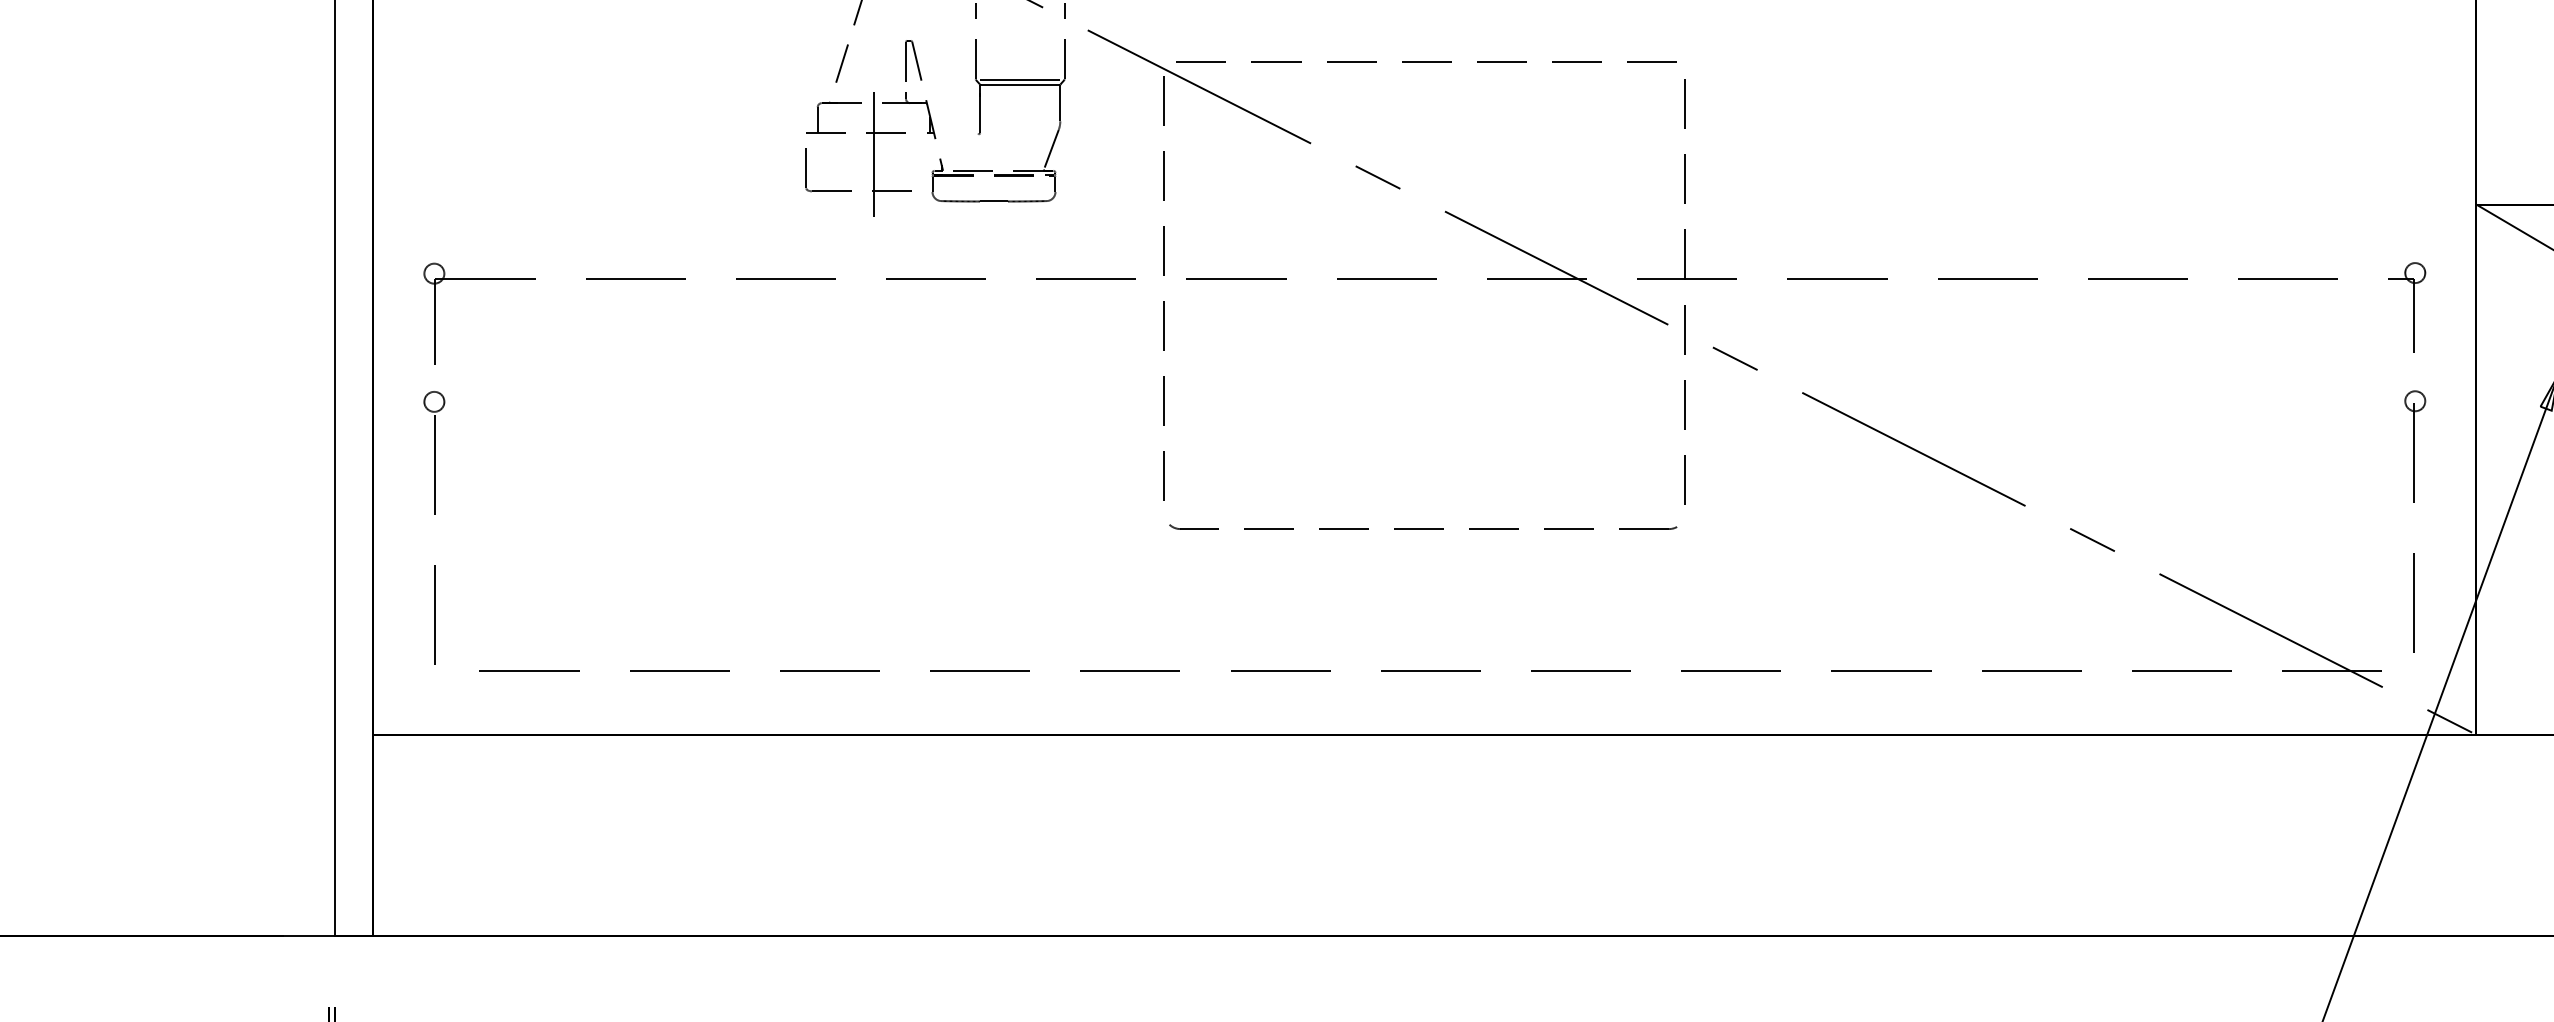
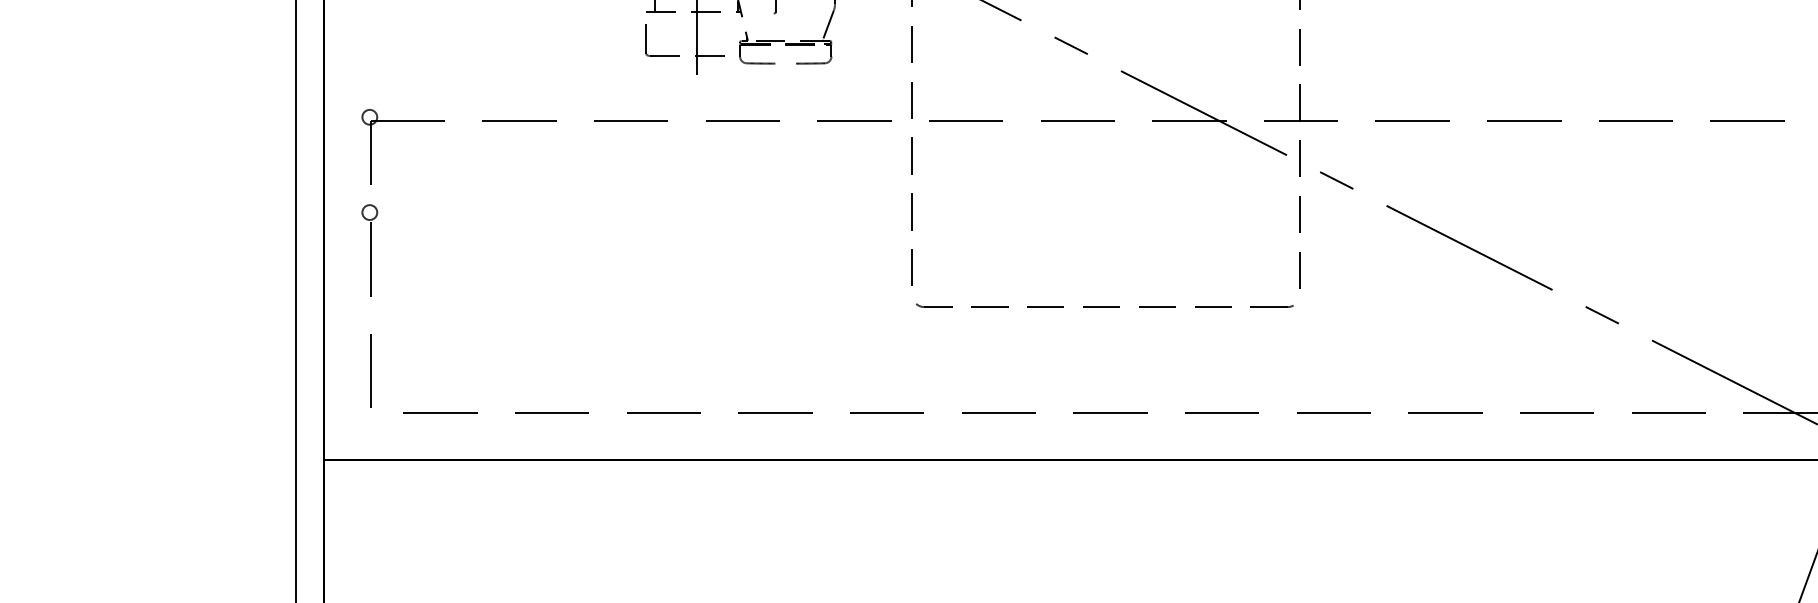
line: (993, 201) -> (785, 63), removed

